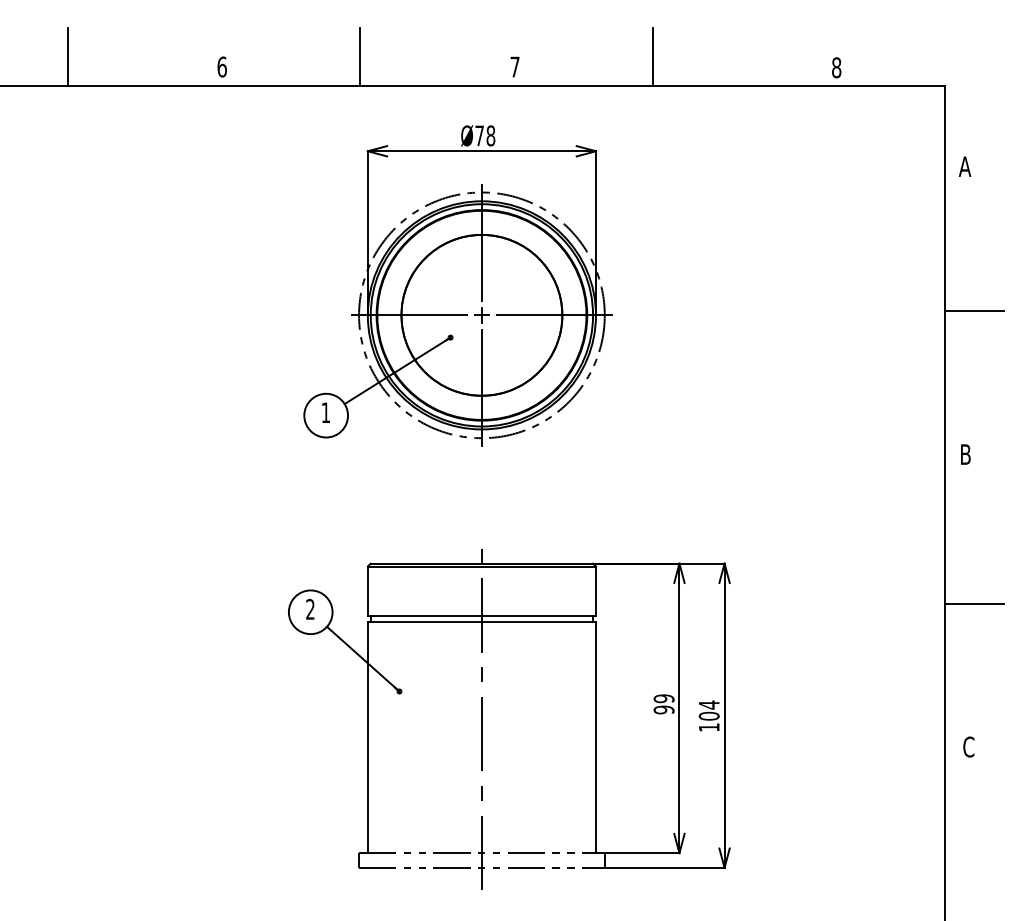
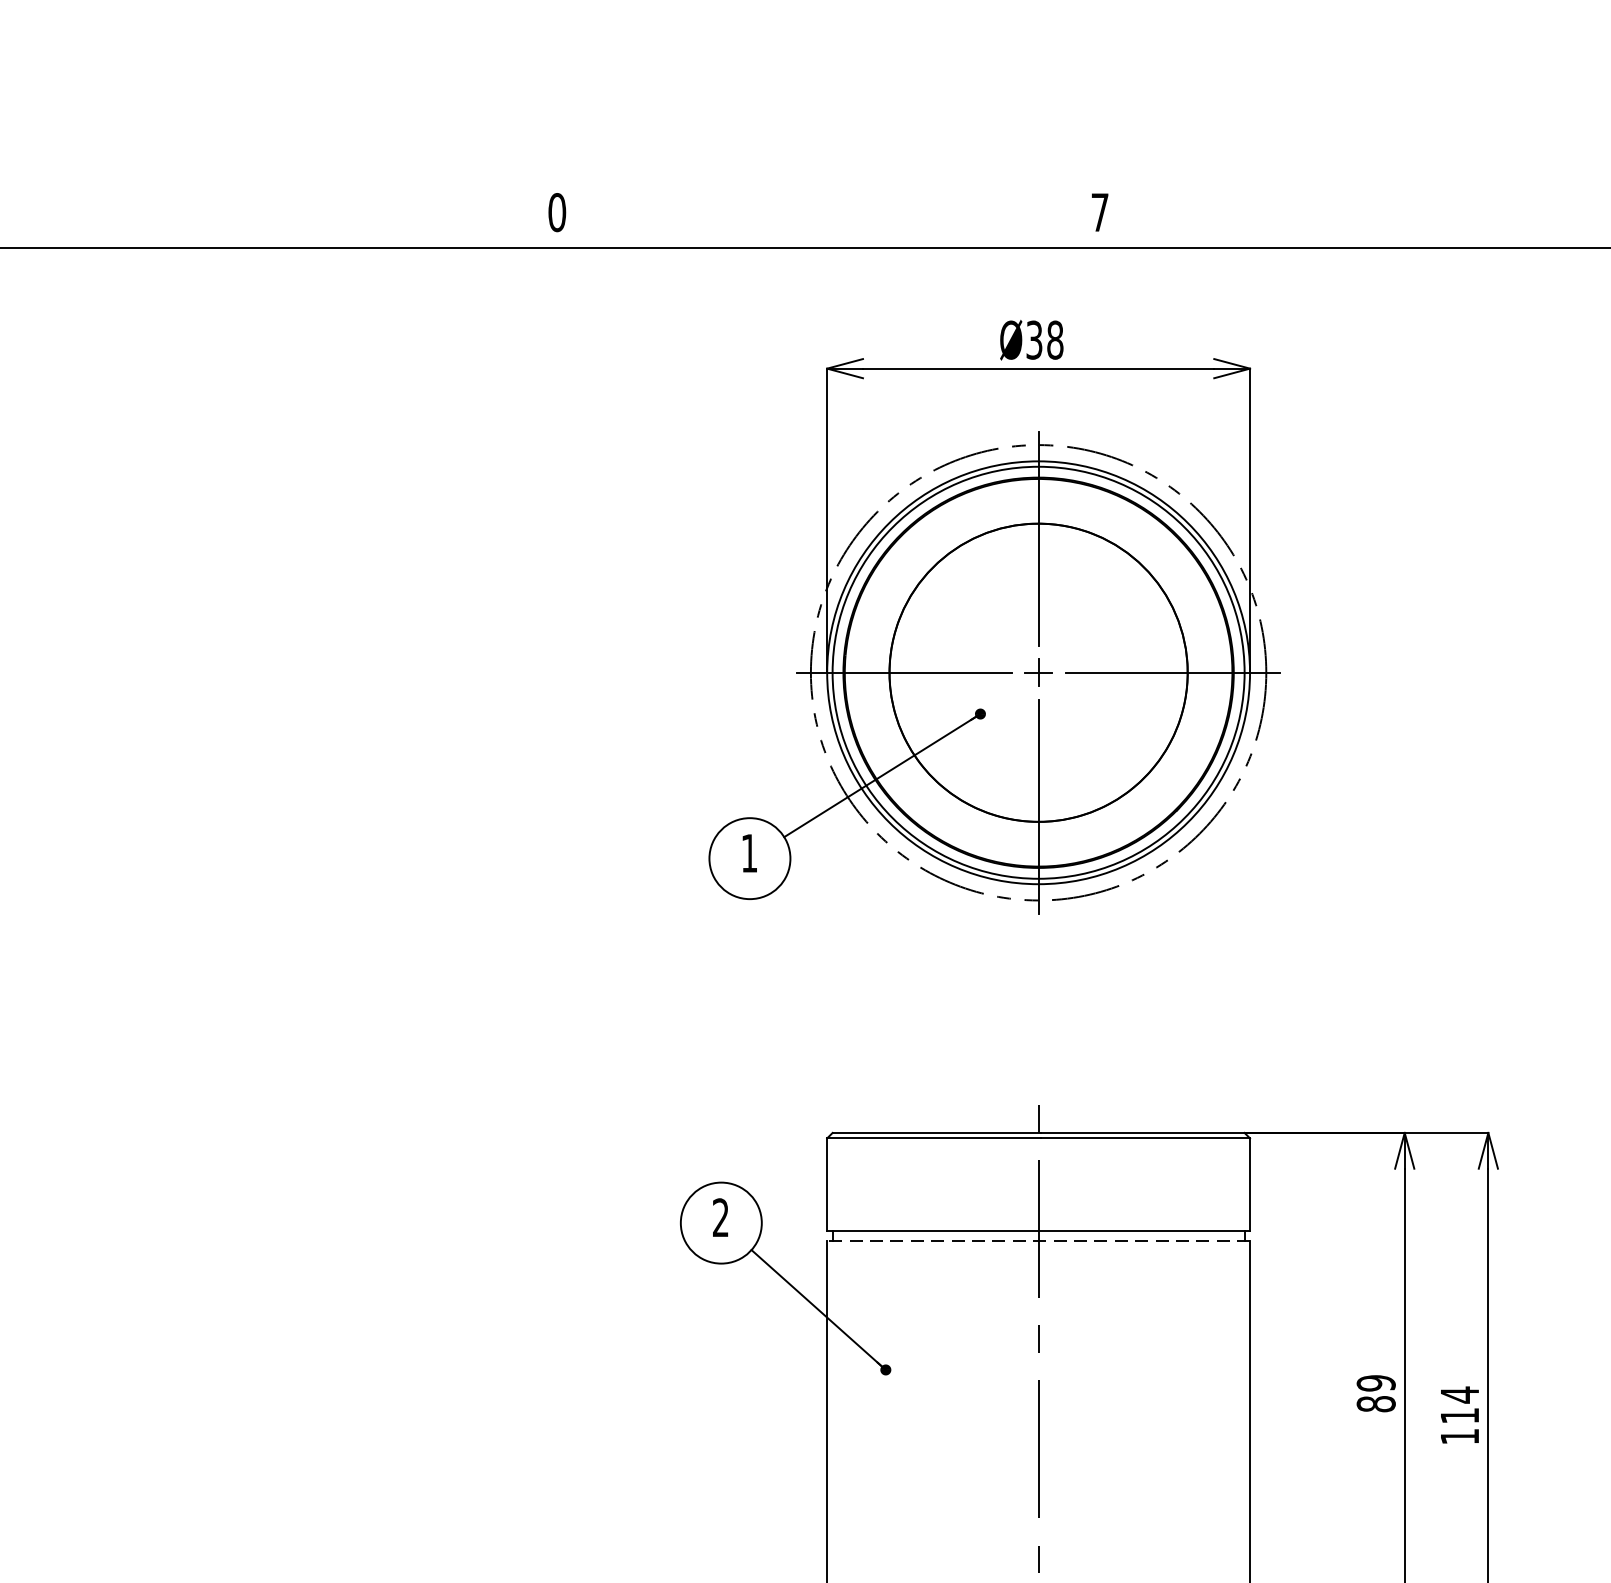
line: (67, 56) -> (270, 193), removed
line: (360, 56) -> (813, 193), removed
line: (652, 56) -> (1354, 193), removed
text: (221, 66) -> (555, 211), 6 -> 0
text: (479, 135) -> (1034, 339), Ø78 -> Ø38
line: (481, 622) -> (1037, 1242), solid -> dashed
text: (663, 709) -> (1375, 1403), 99 -> 89
text: (708, 715) -> (1458, 1414), 104 -> 114

